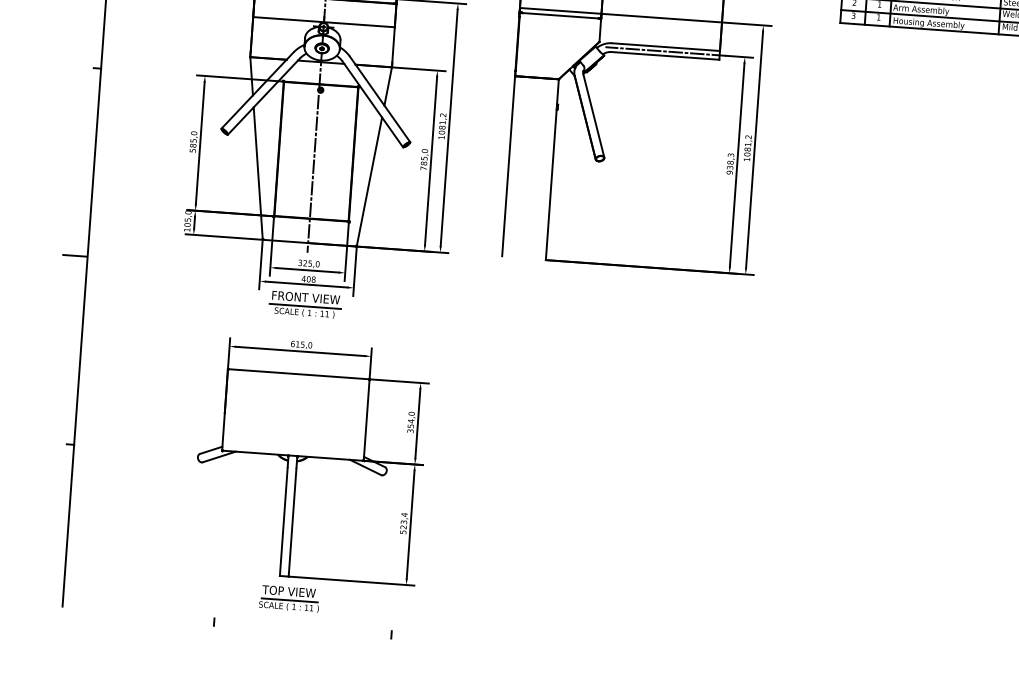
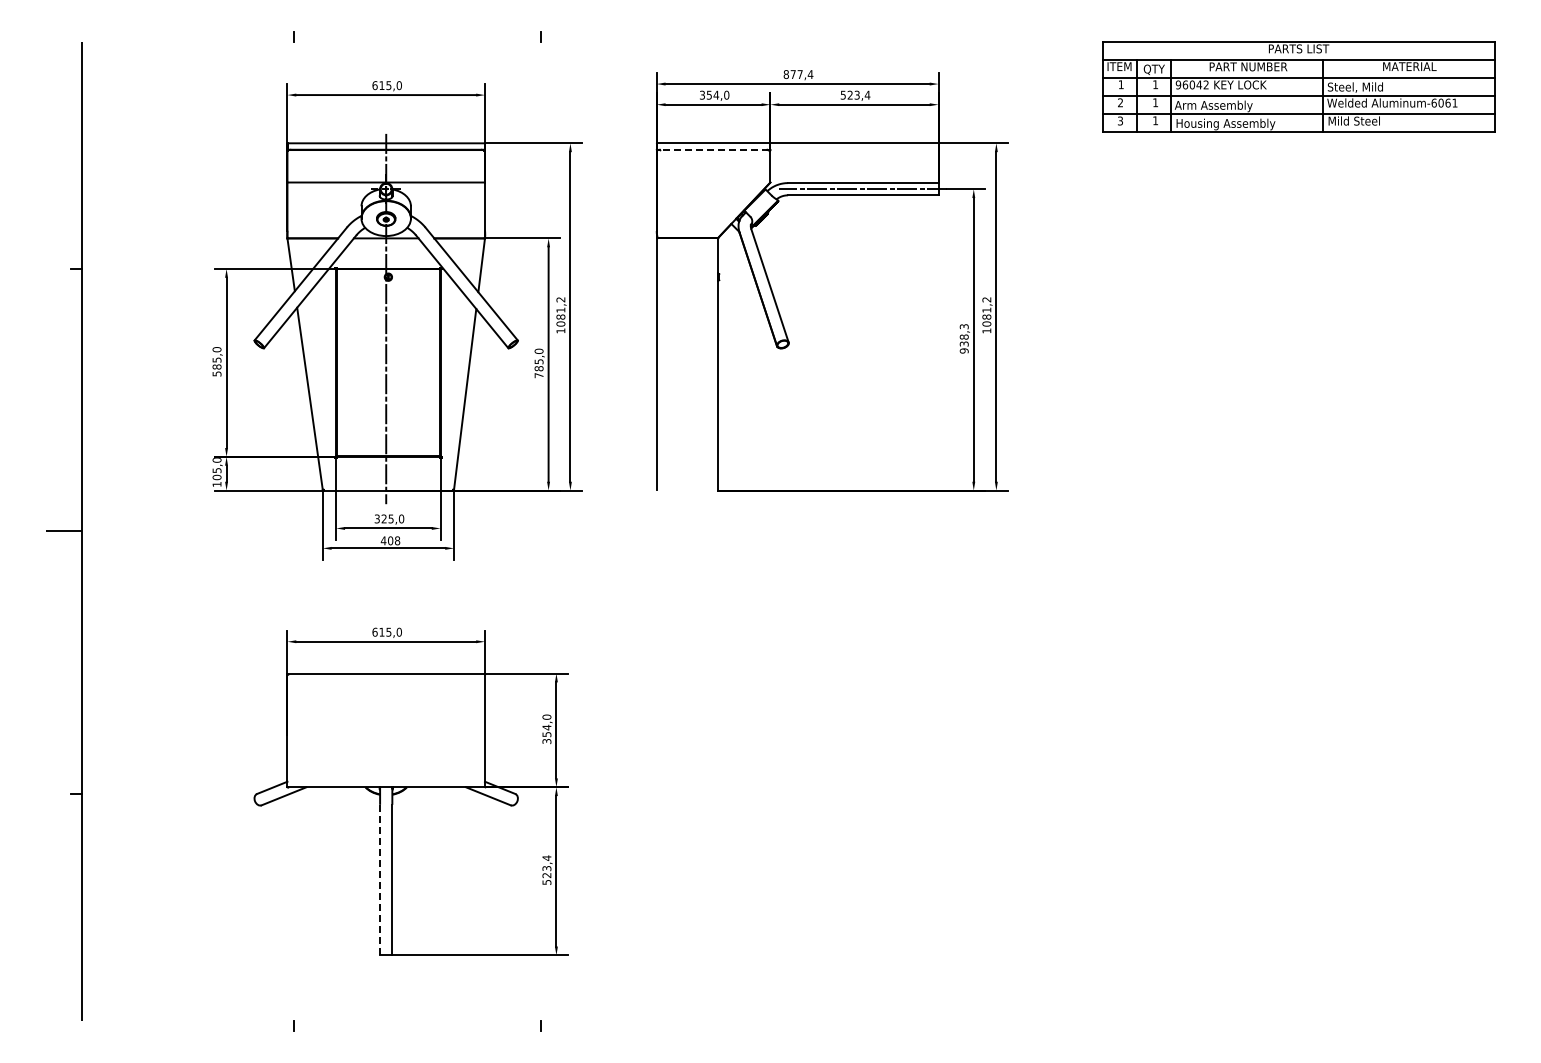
line: (559, 16) -> (712, 150), solid -> dashed
part: (305, 304) -> (388, 576), removed
line: (284, 521) -> (380, 879), solid -> dashed
part: (289, 598) -> (395, 985), removed

